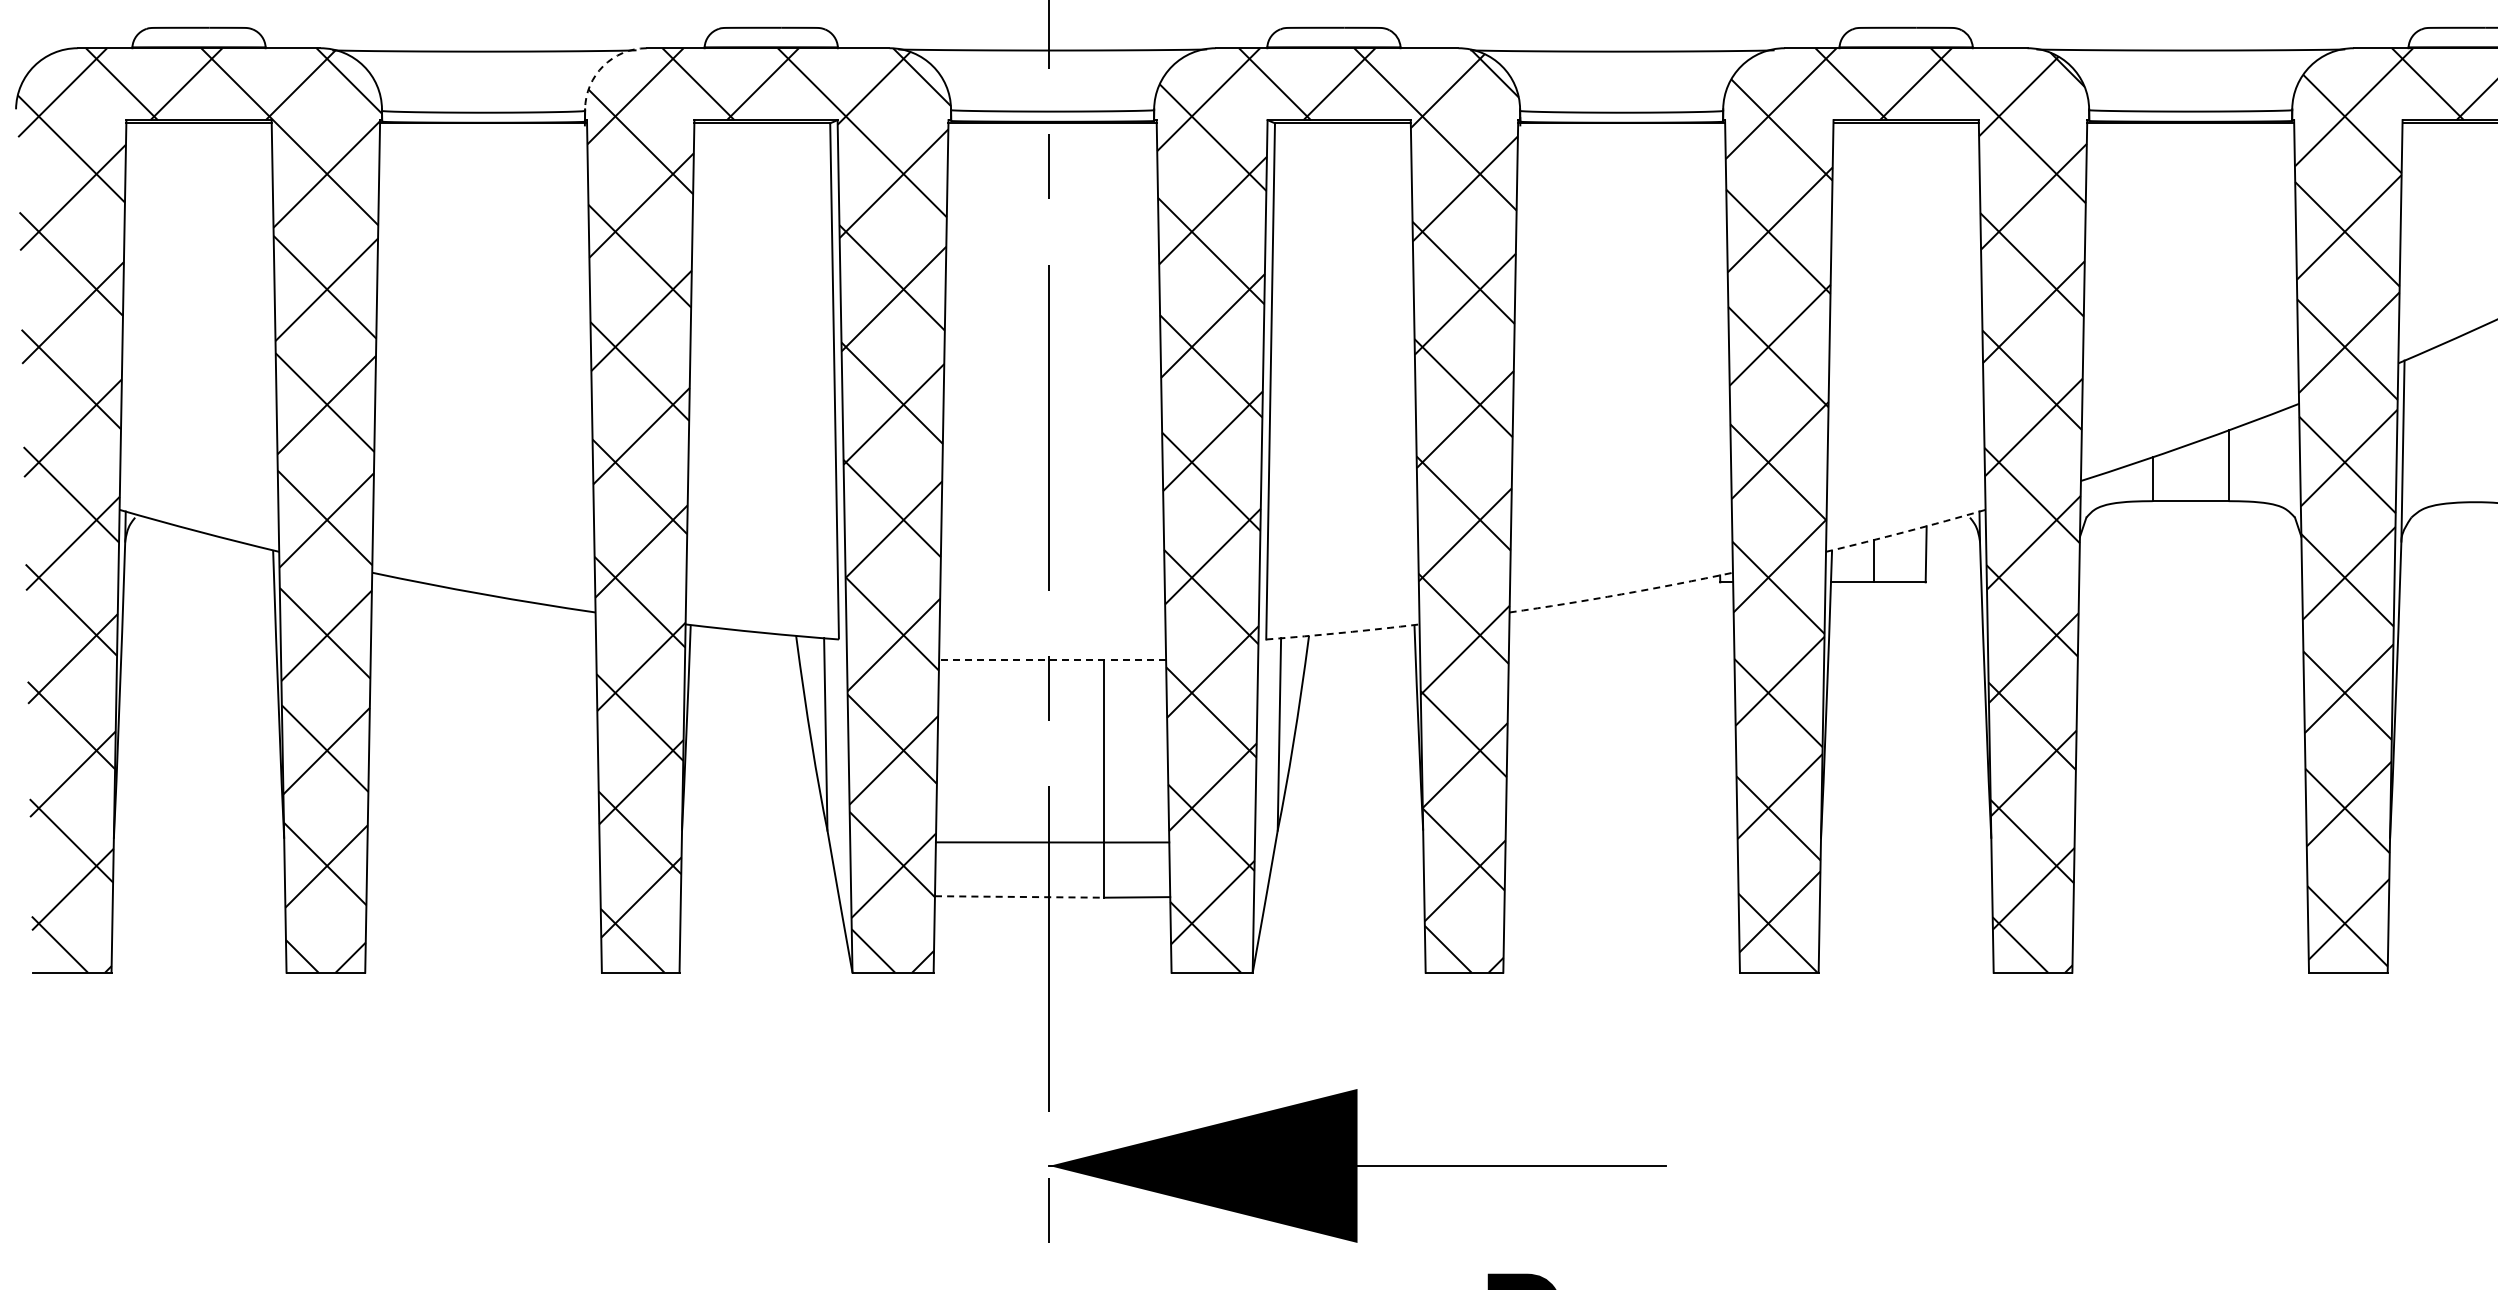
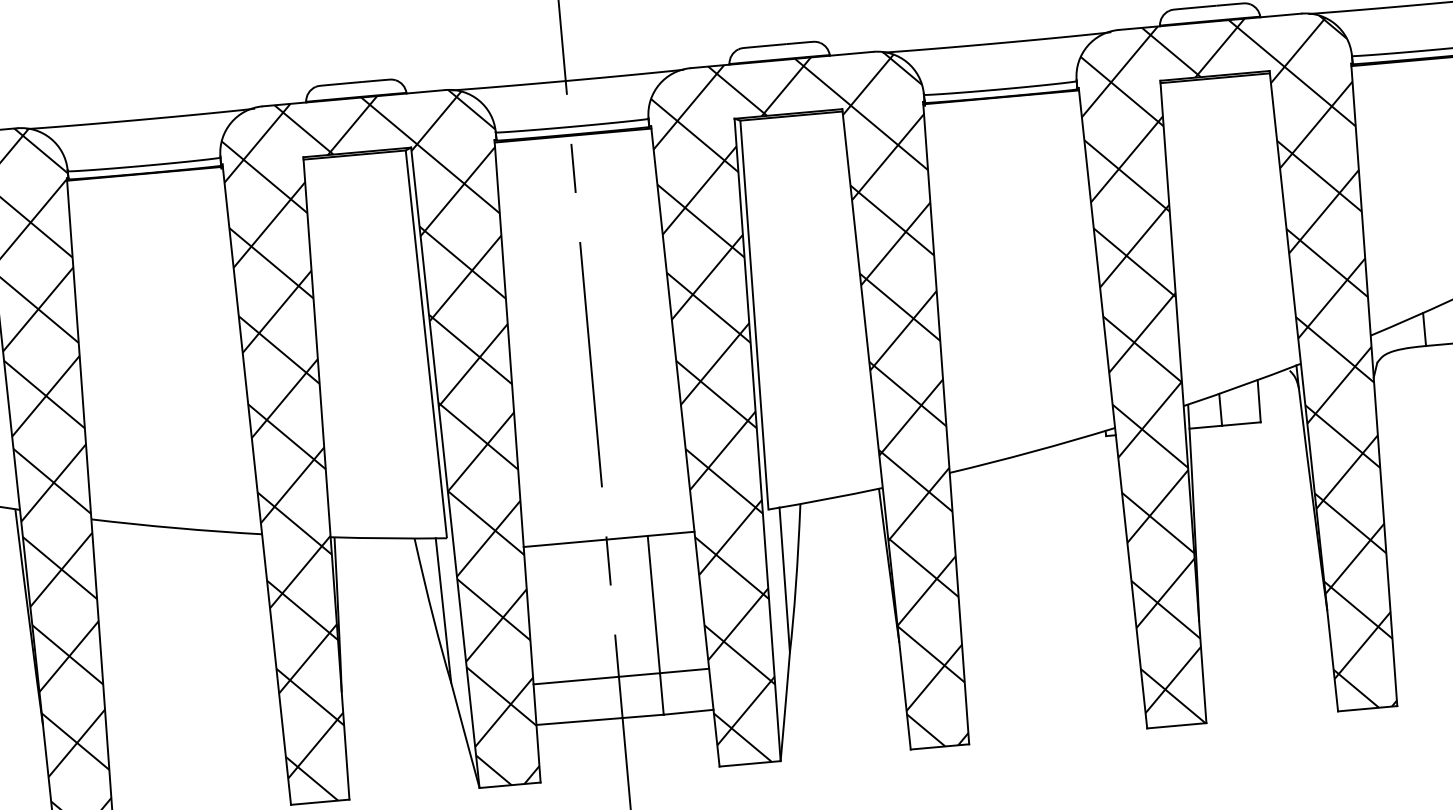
arc: (603, 66) -> (231, 123), dashed -> solid
arc: (1906, 531) -> (1242, 385), dashed -> solid
arc: (1621, 594) -> (1032, 451), dashed -> solid
arc: (1342, 632) -> (825, 499), dashed -> solid
line: (1052, 660) -> (609, 539), dashed -> solid
line: (1019, 896) -> (600, 719), dashed -> solid

